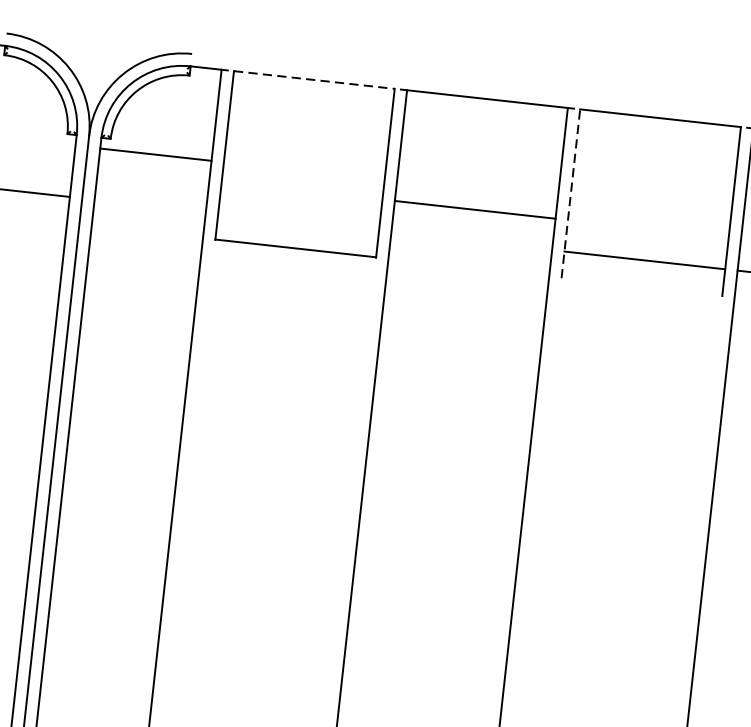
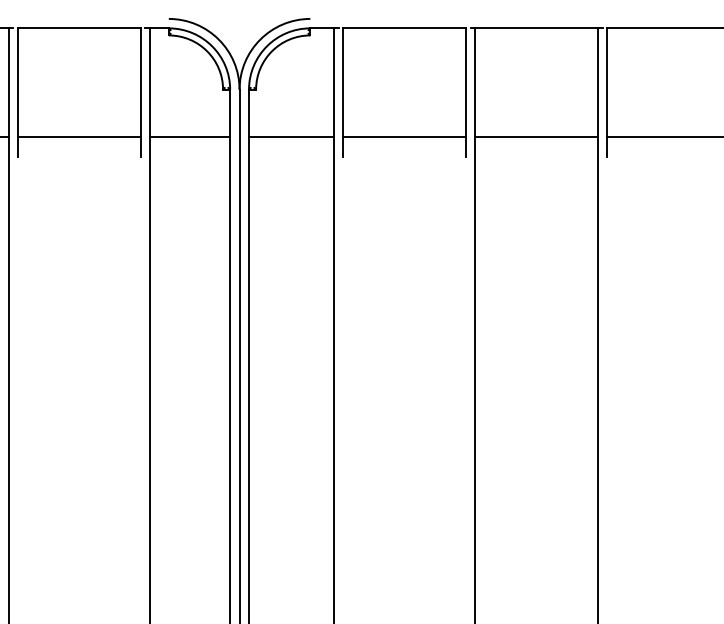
line: (315, 80) -> (405, 28), dashed -> solid
line: (156, 154) -> (291, 136), moved
line: (570, 193) -> (607, 92), dashed -> solid
line: (475, 209) -> (536, 136), moved
line: (295, 247) -> (404, 136), moved

